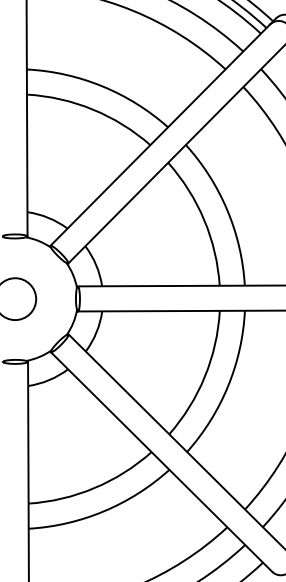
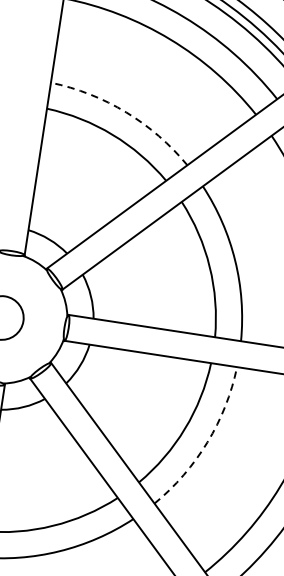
arc: (102, 86) -> (126, 112), solid -> dashed
arc: (228, 386) -> (207, 442), solid -> dashed

